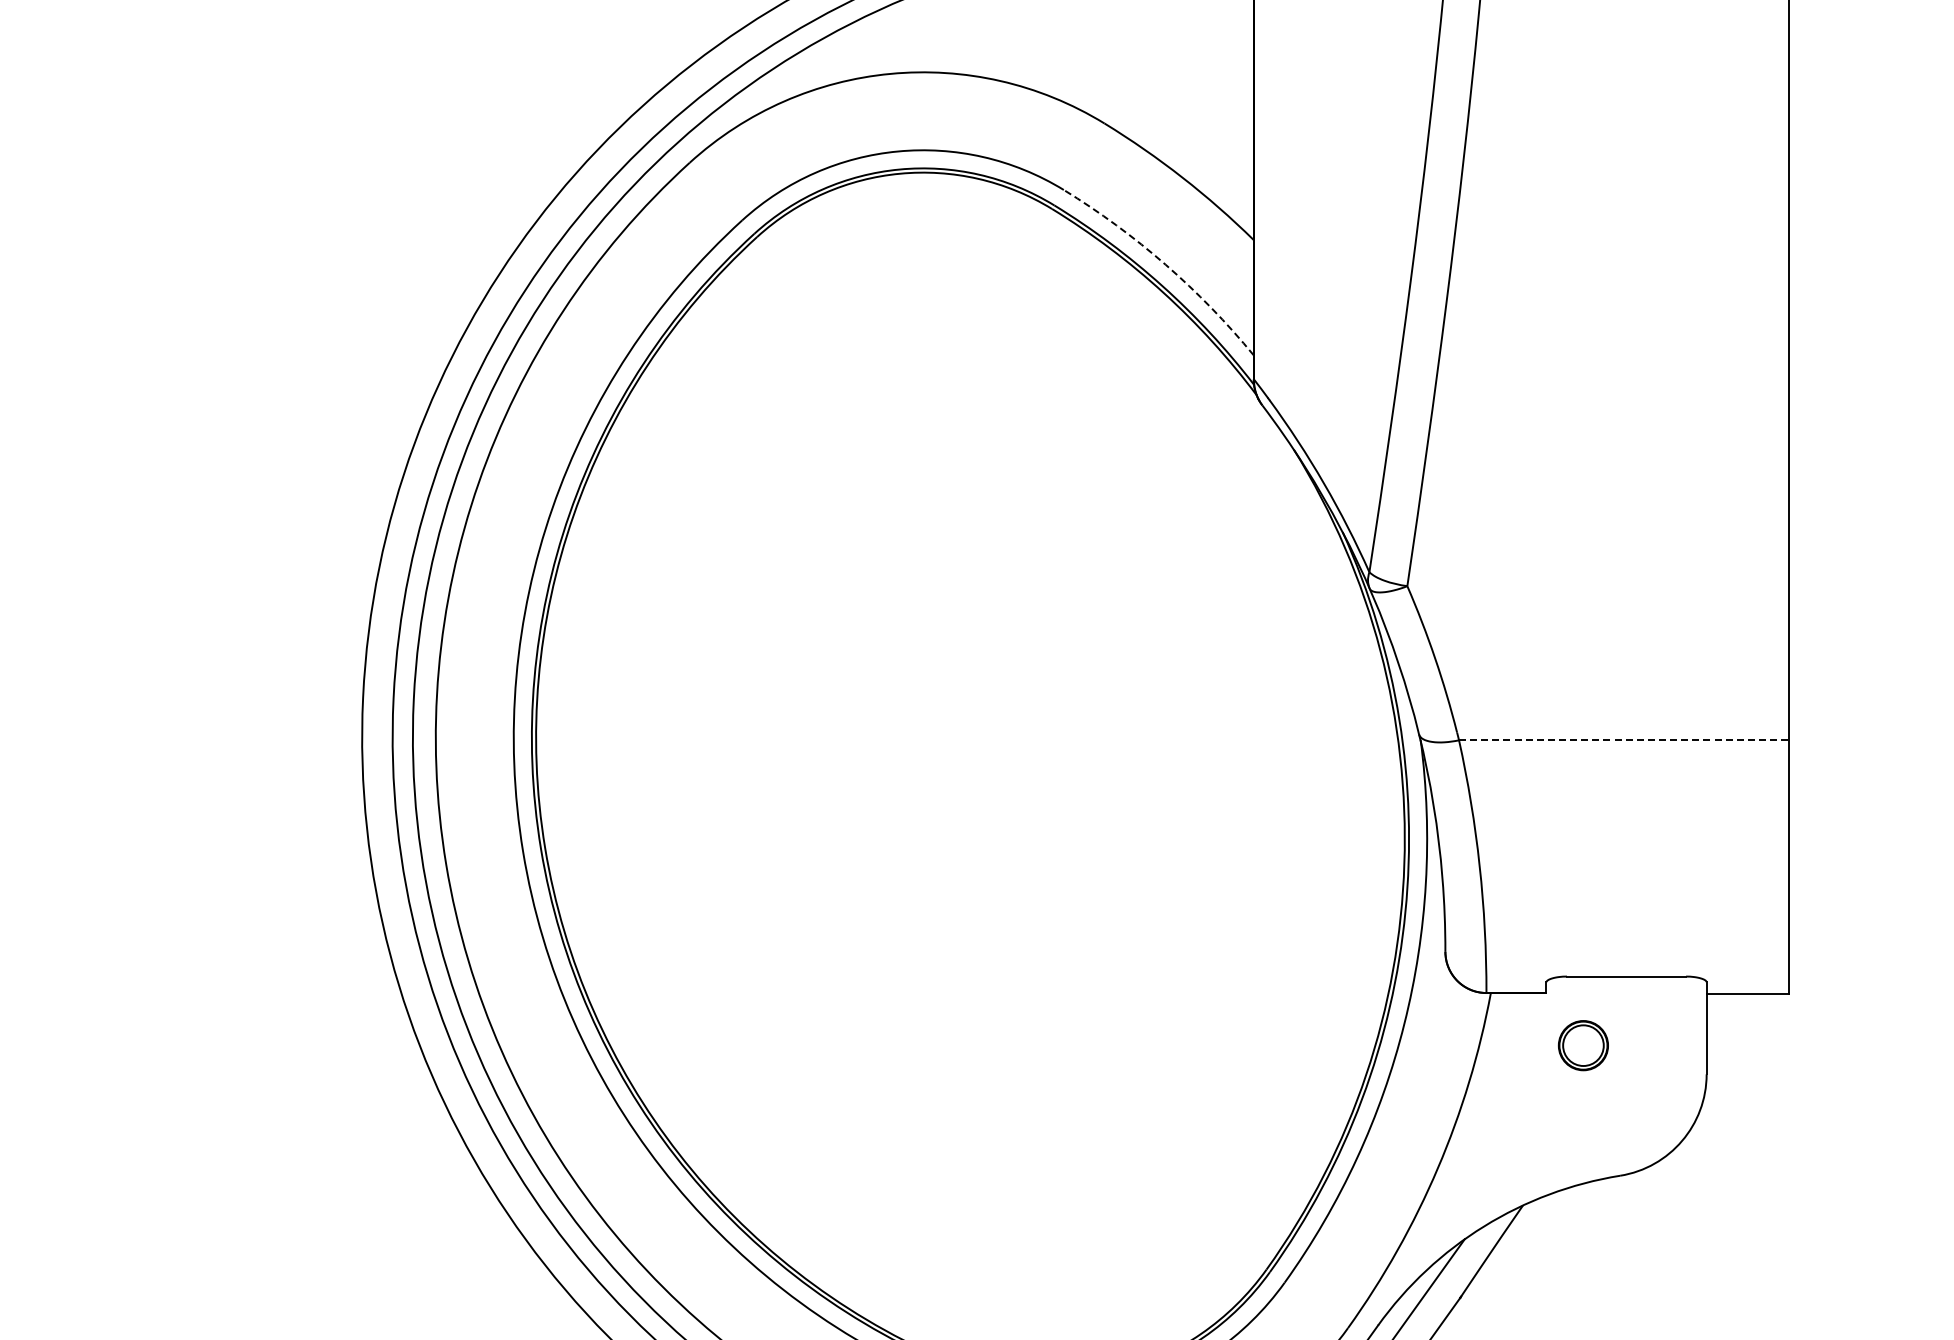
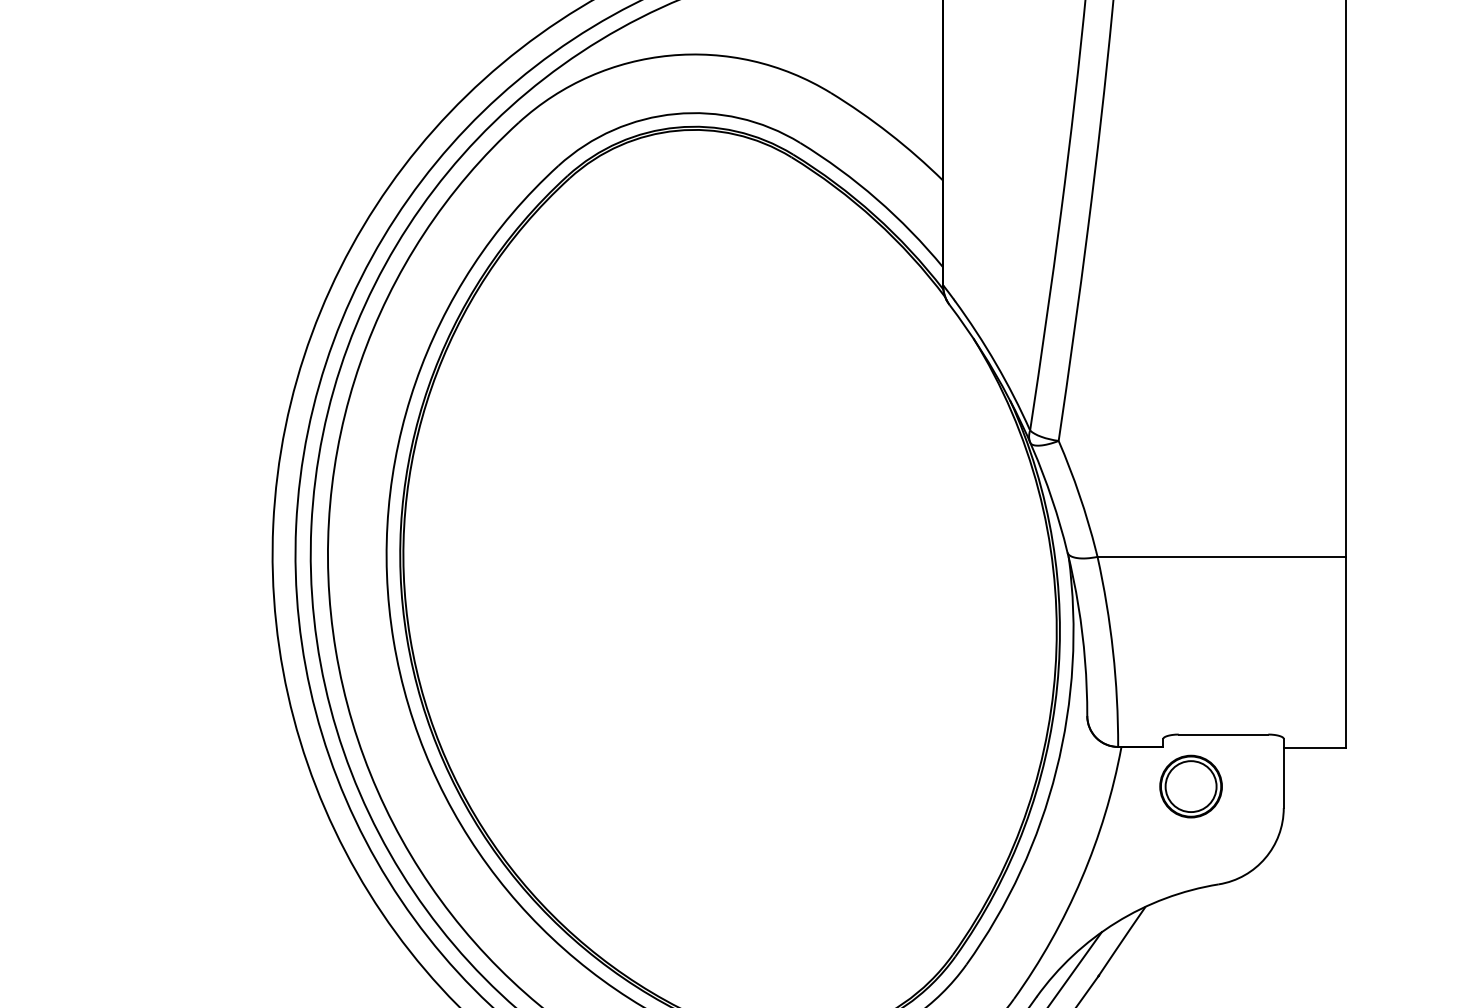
arc: (1165, 264) -> (876, 199), dashed -> solid
line: (1623, 740) -> (1221, 557), dashed -> solid
part: (1583, 1045) -> (1191, 786), size x1.67

